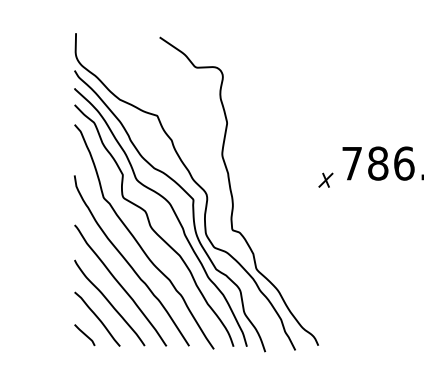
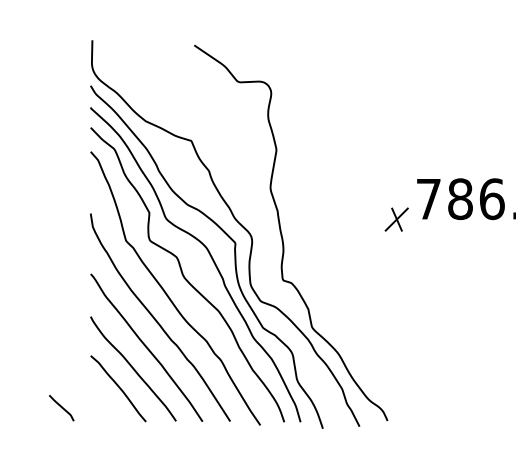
part: (325, 179) -> (396, 218), size x1.4
curve: (84, 335) -> (61, 408), moved

